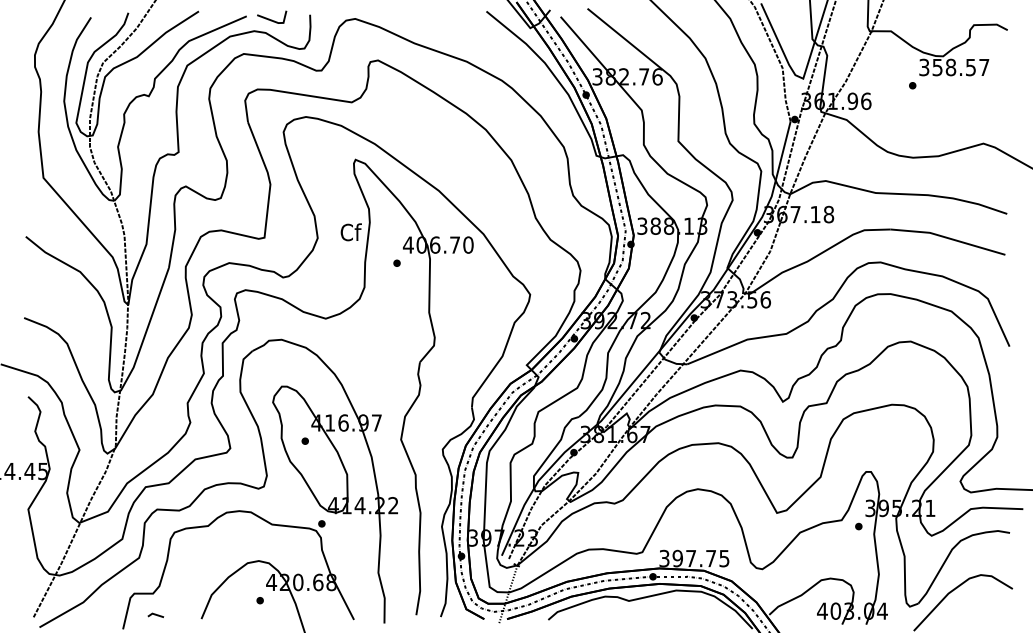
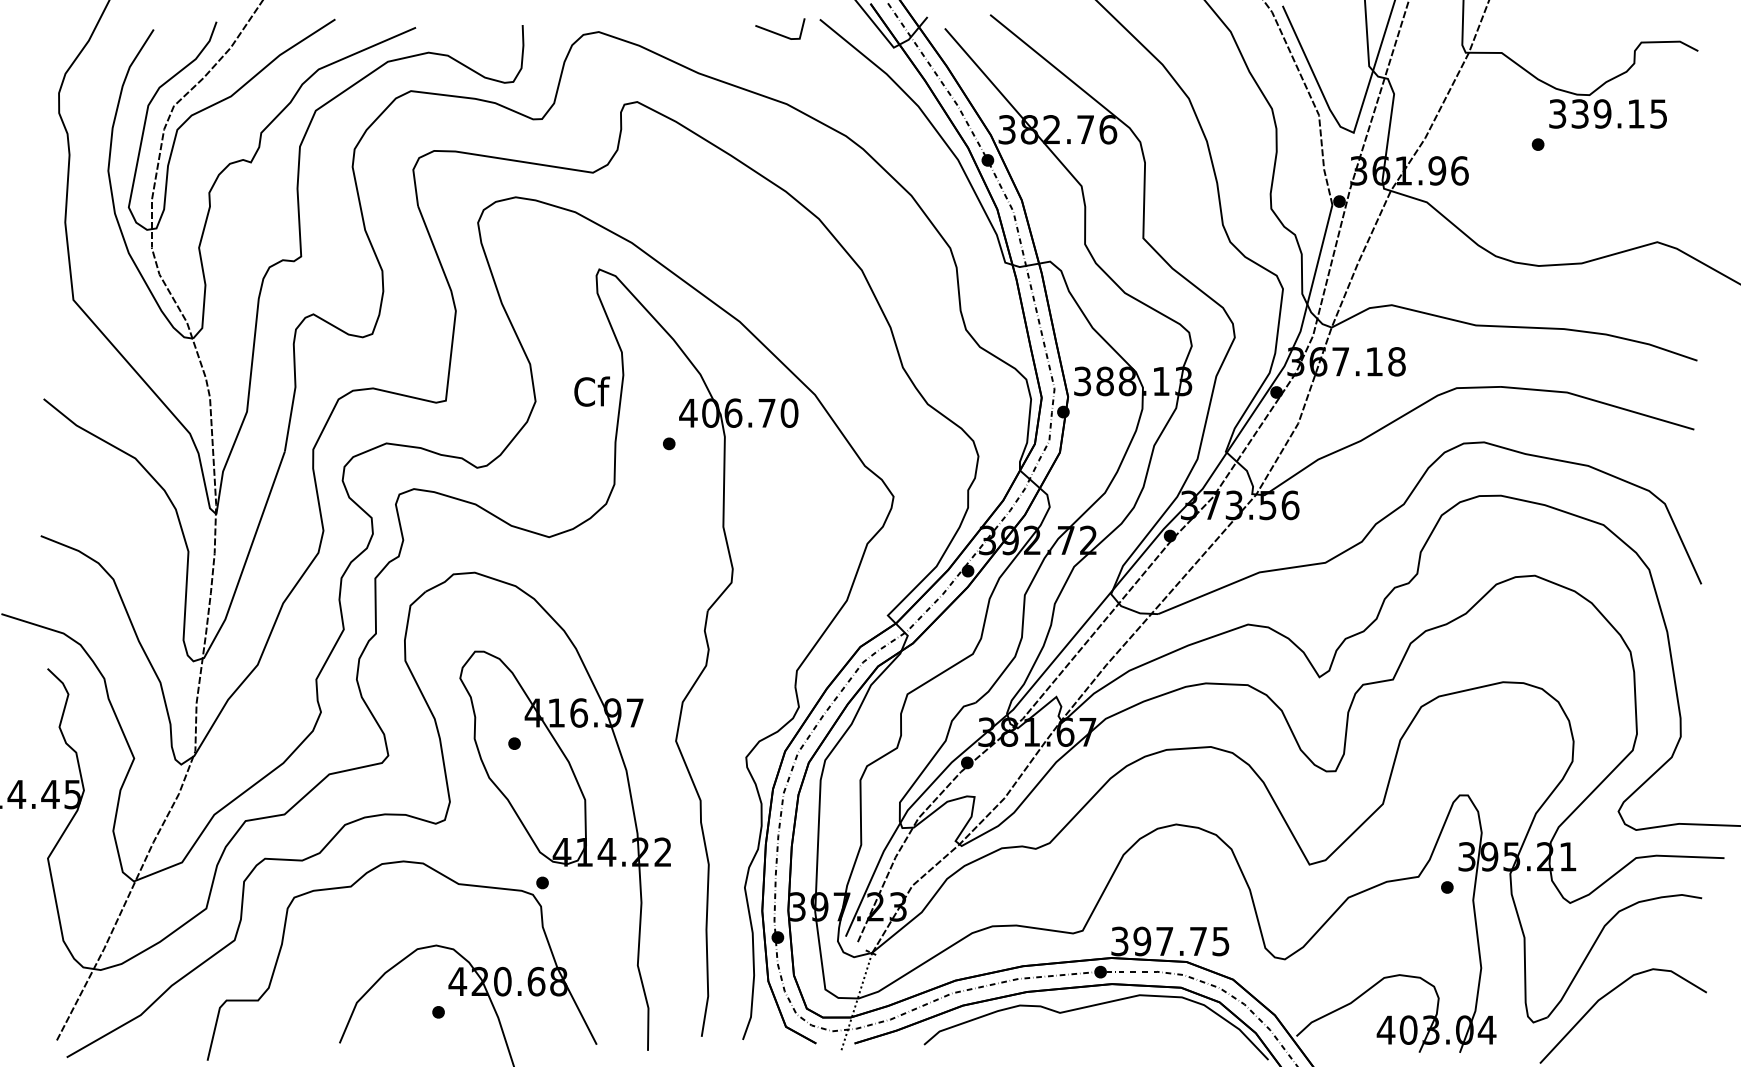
line: (272, 19) -> (781, 33), moved
text: (961, 67) -> (1620, 113), 358.57 -> 339.15
line: (155, 614) -> (262, 1035), removed

